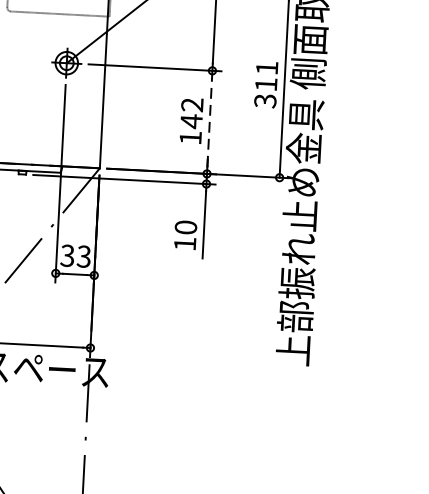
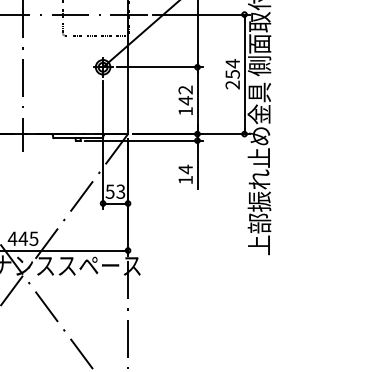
text: (265, 84) -> (232, 74), 311 -> 254
line: (209, 122) -> (197, 100), dashed -> solid
text: (185, 227) -> (185, 169), 10 -> 14
text: (68, 255) -> (110, 191), 33 -> 53

